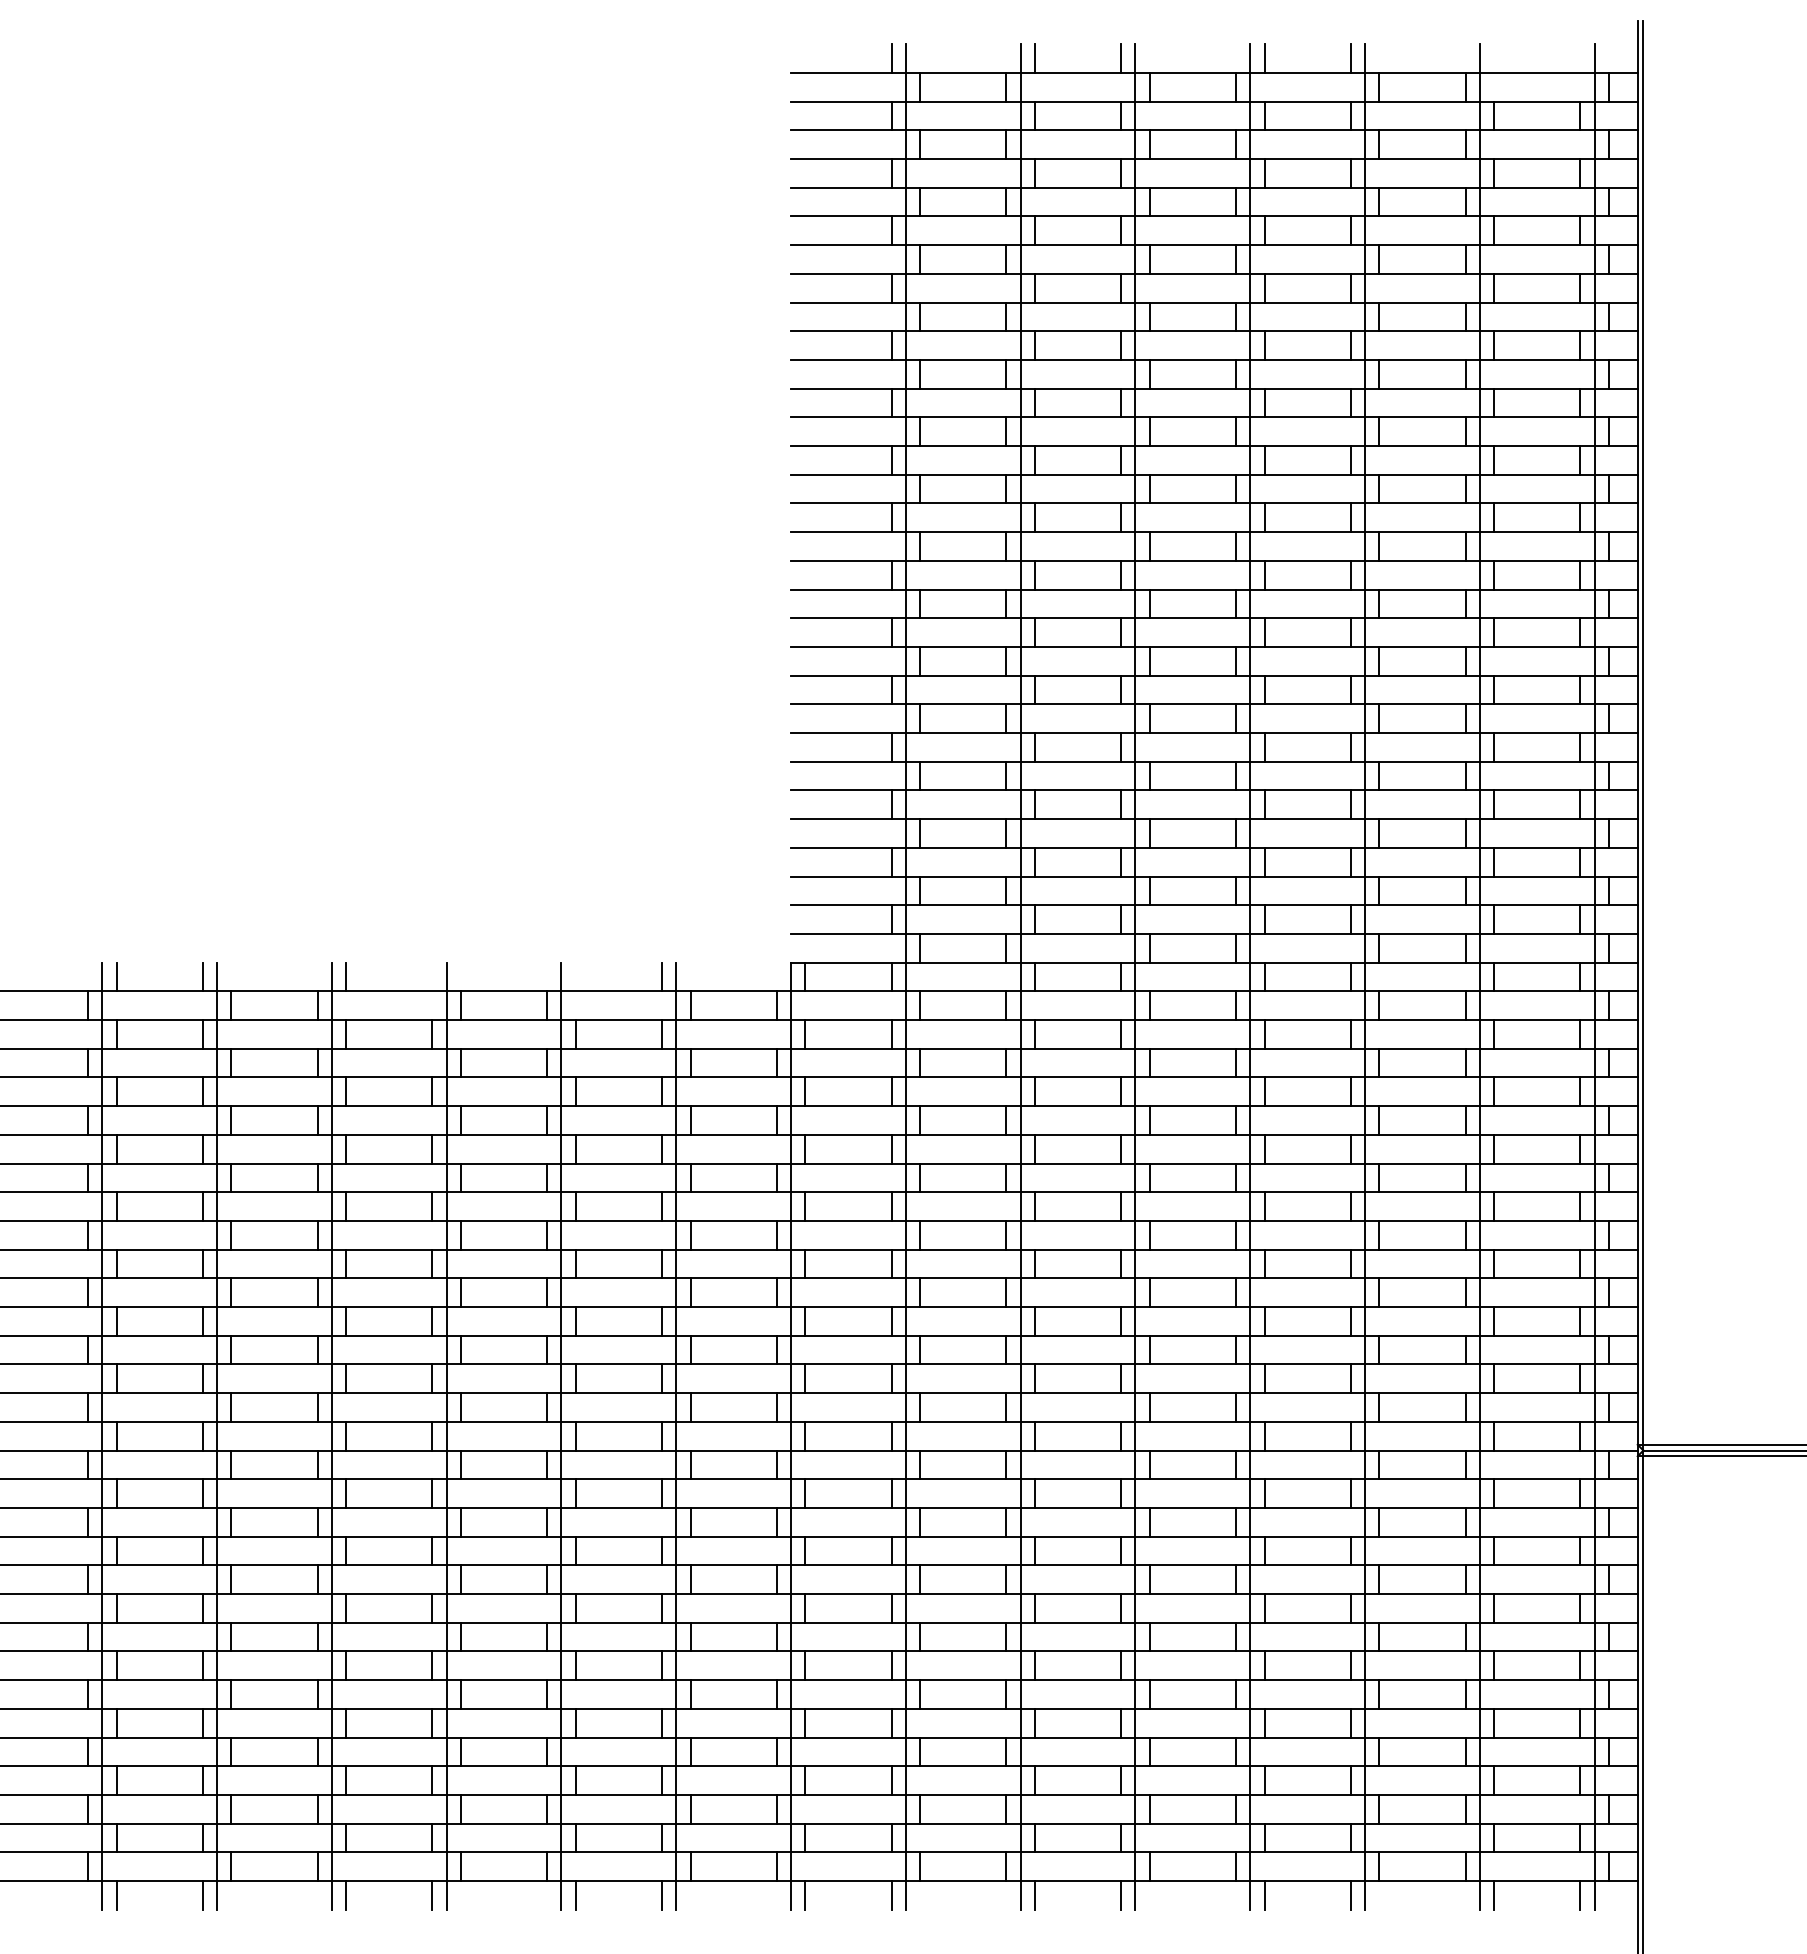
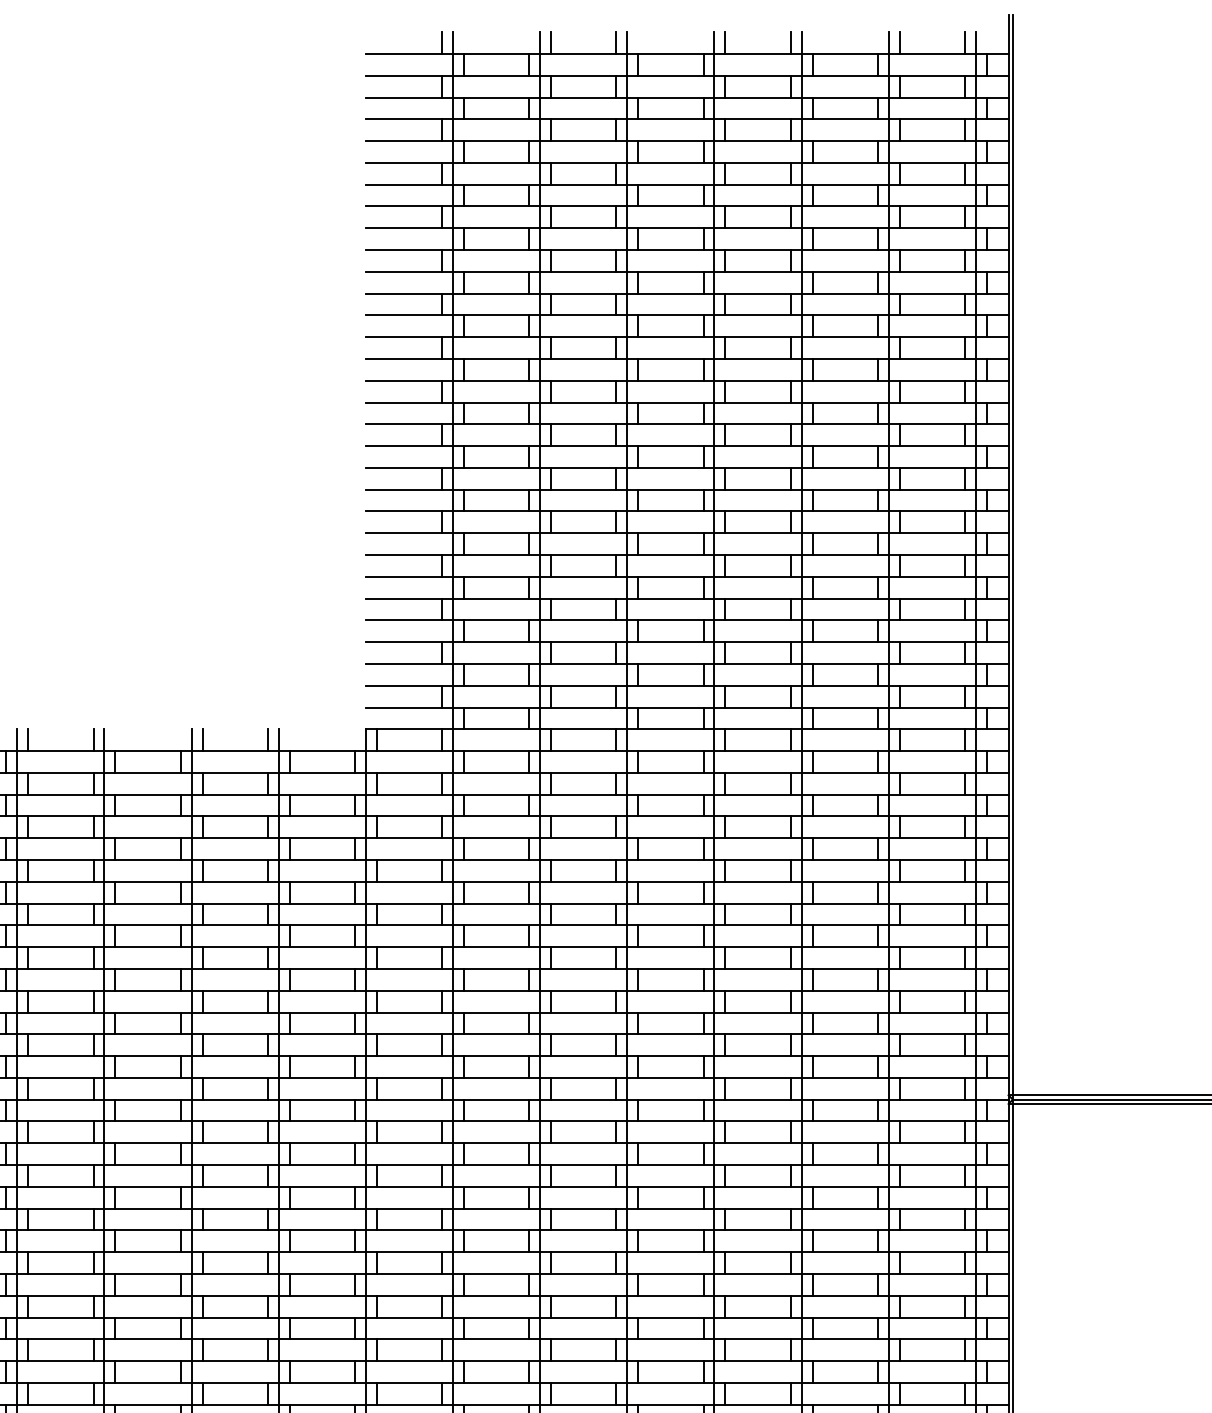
line: (1494, 58) -> (899, 42), added
line: (1580, 58) -> (965, 42), added
line: (432, 976) -> (93, 739), added
line: (575, 976) -> (202, 739), added

